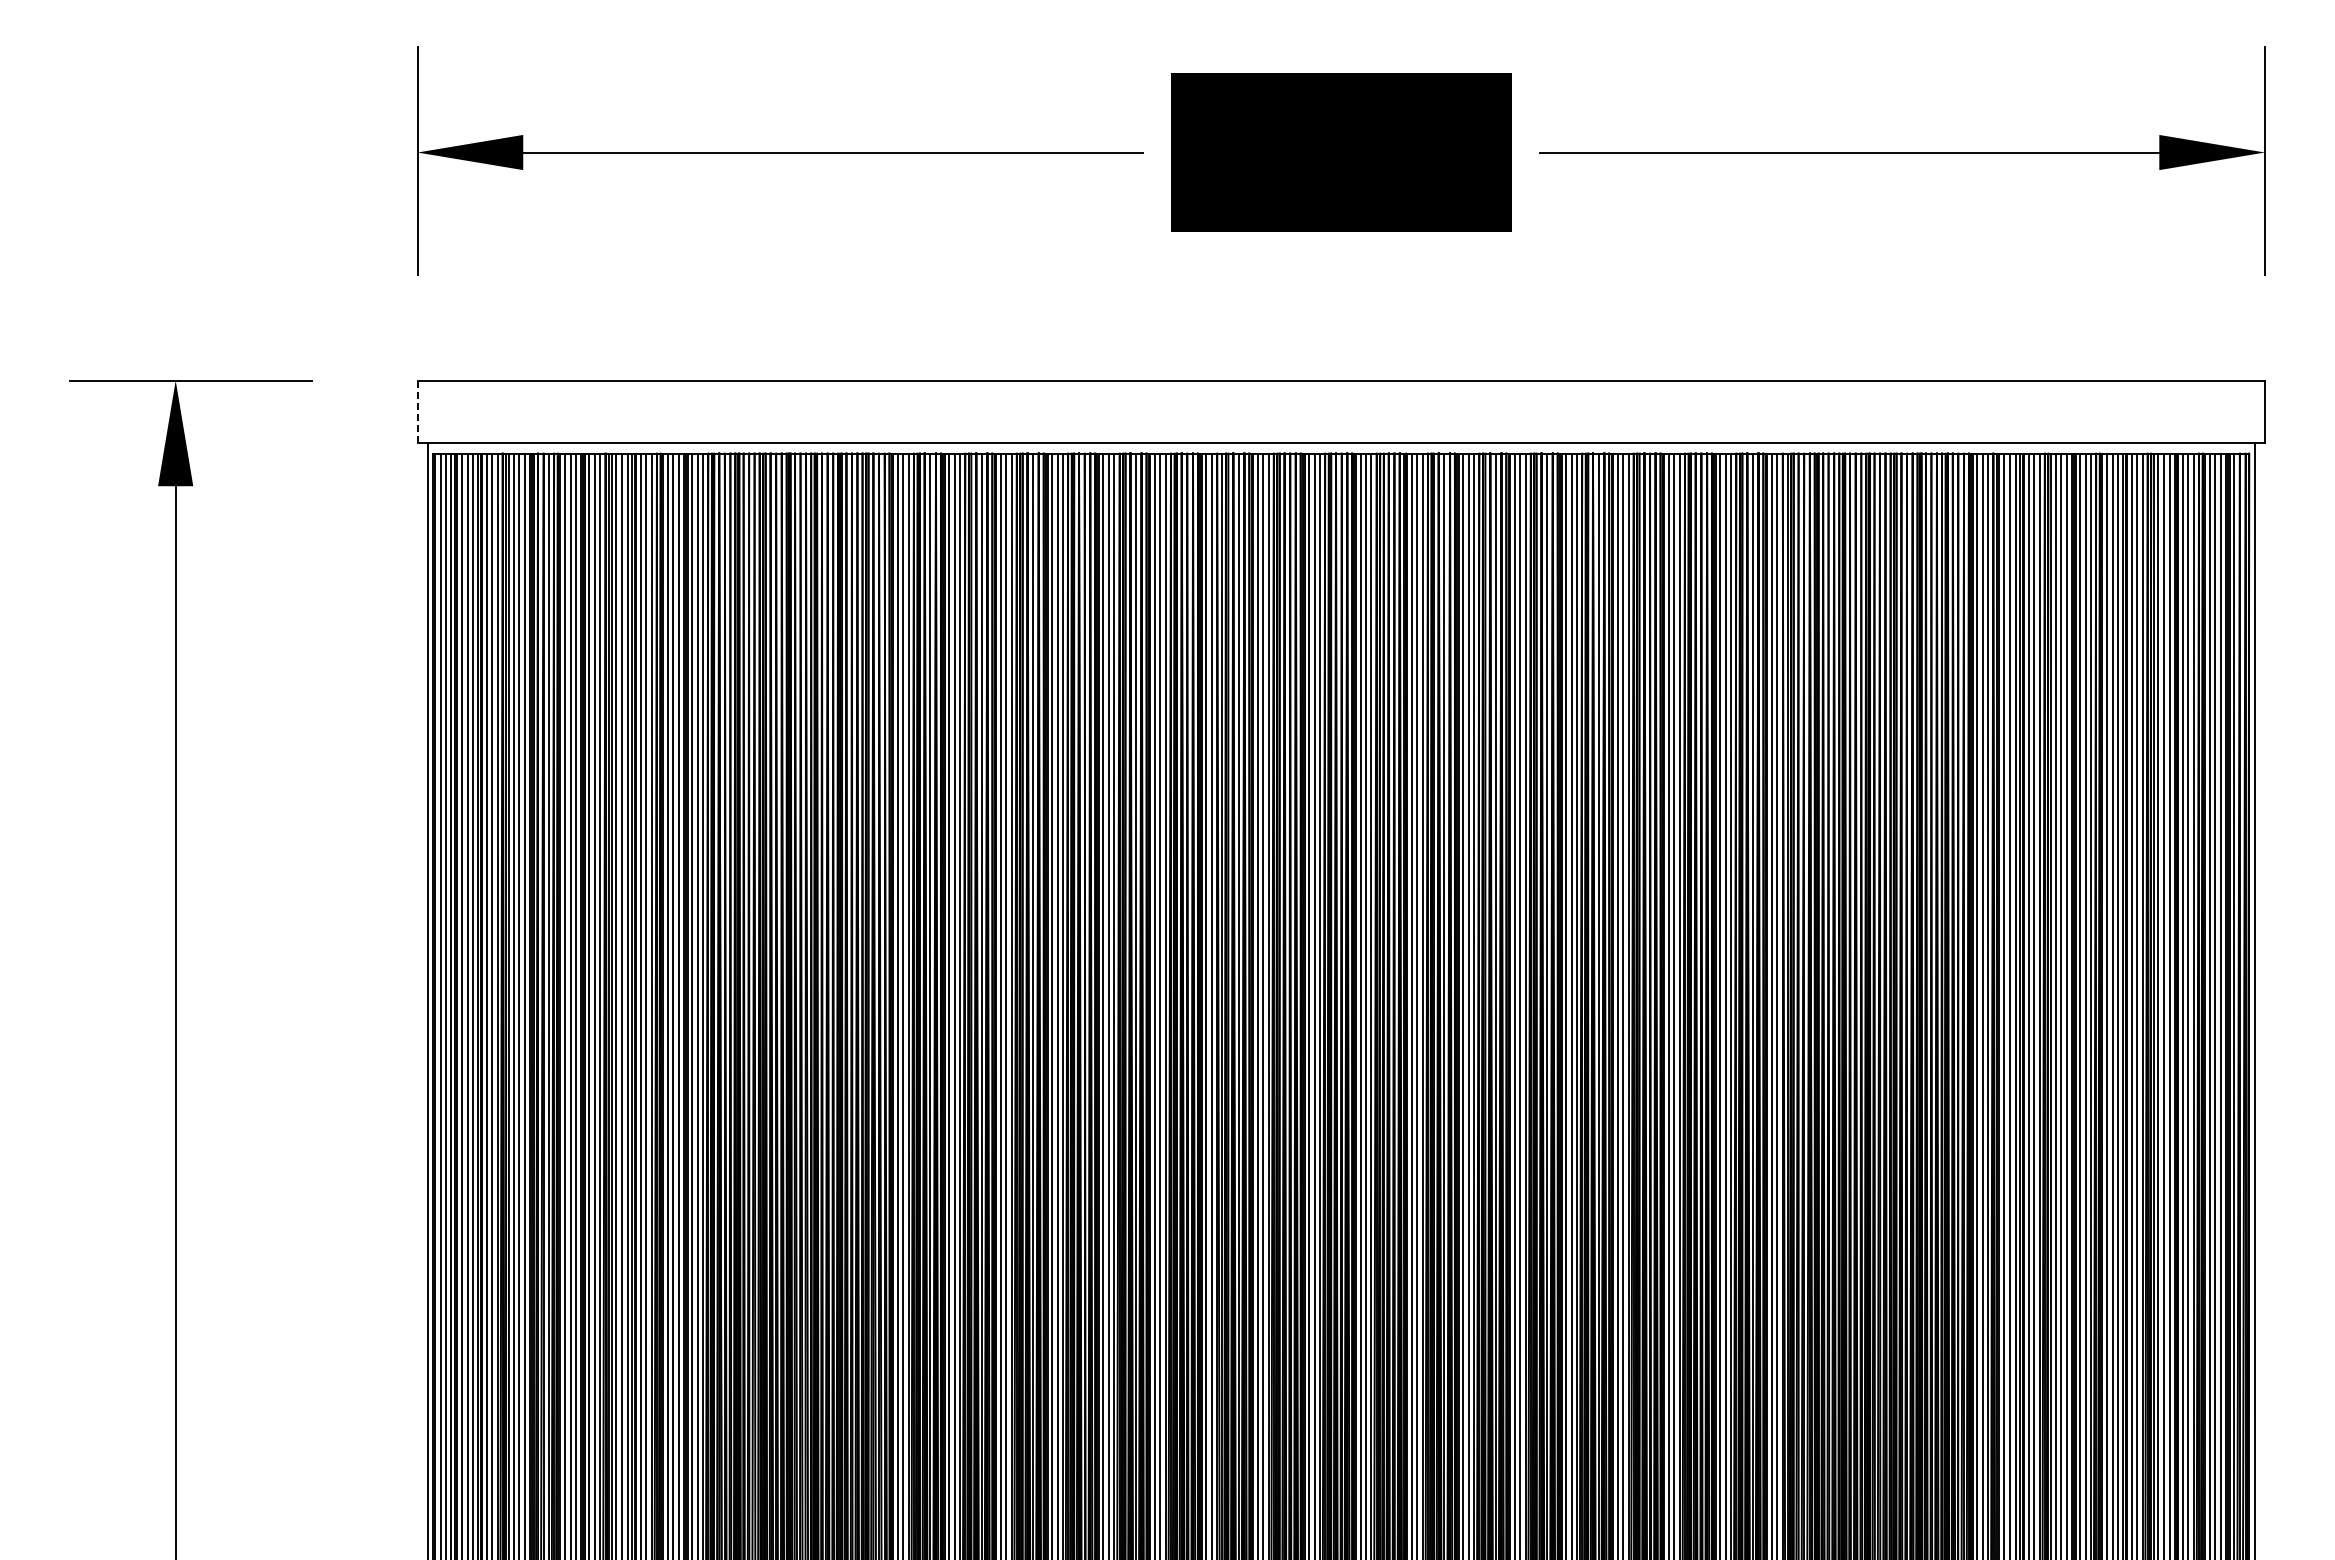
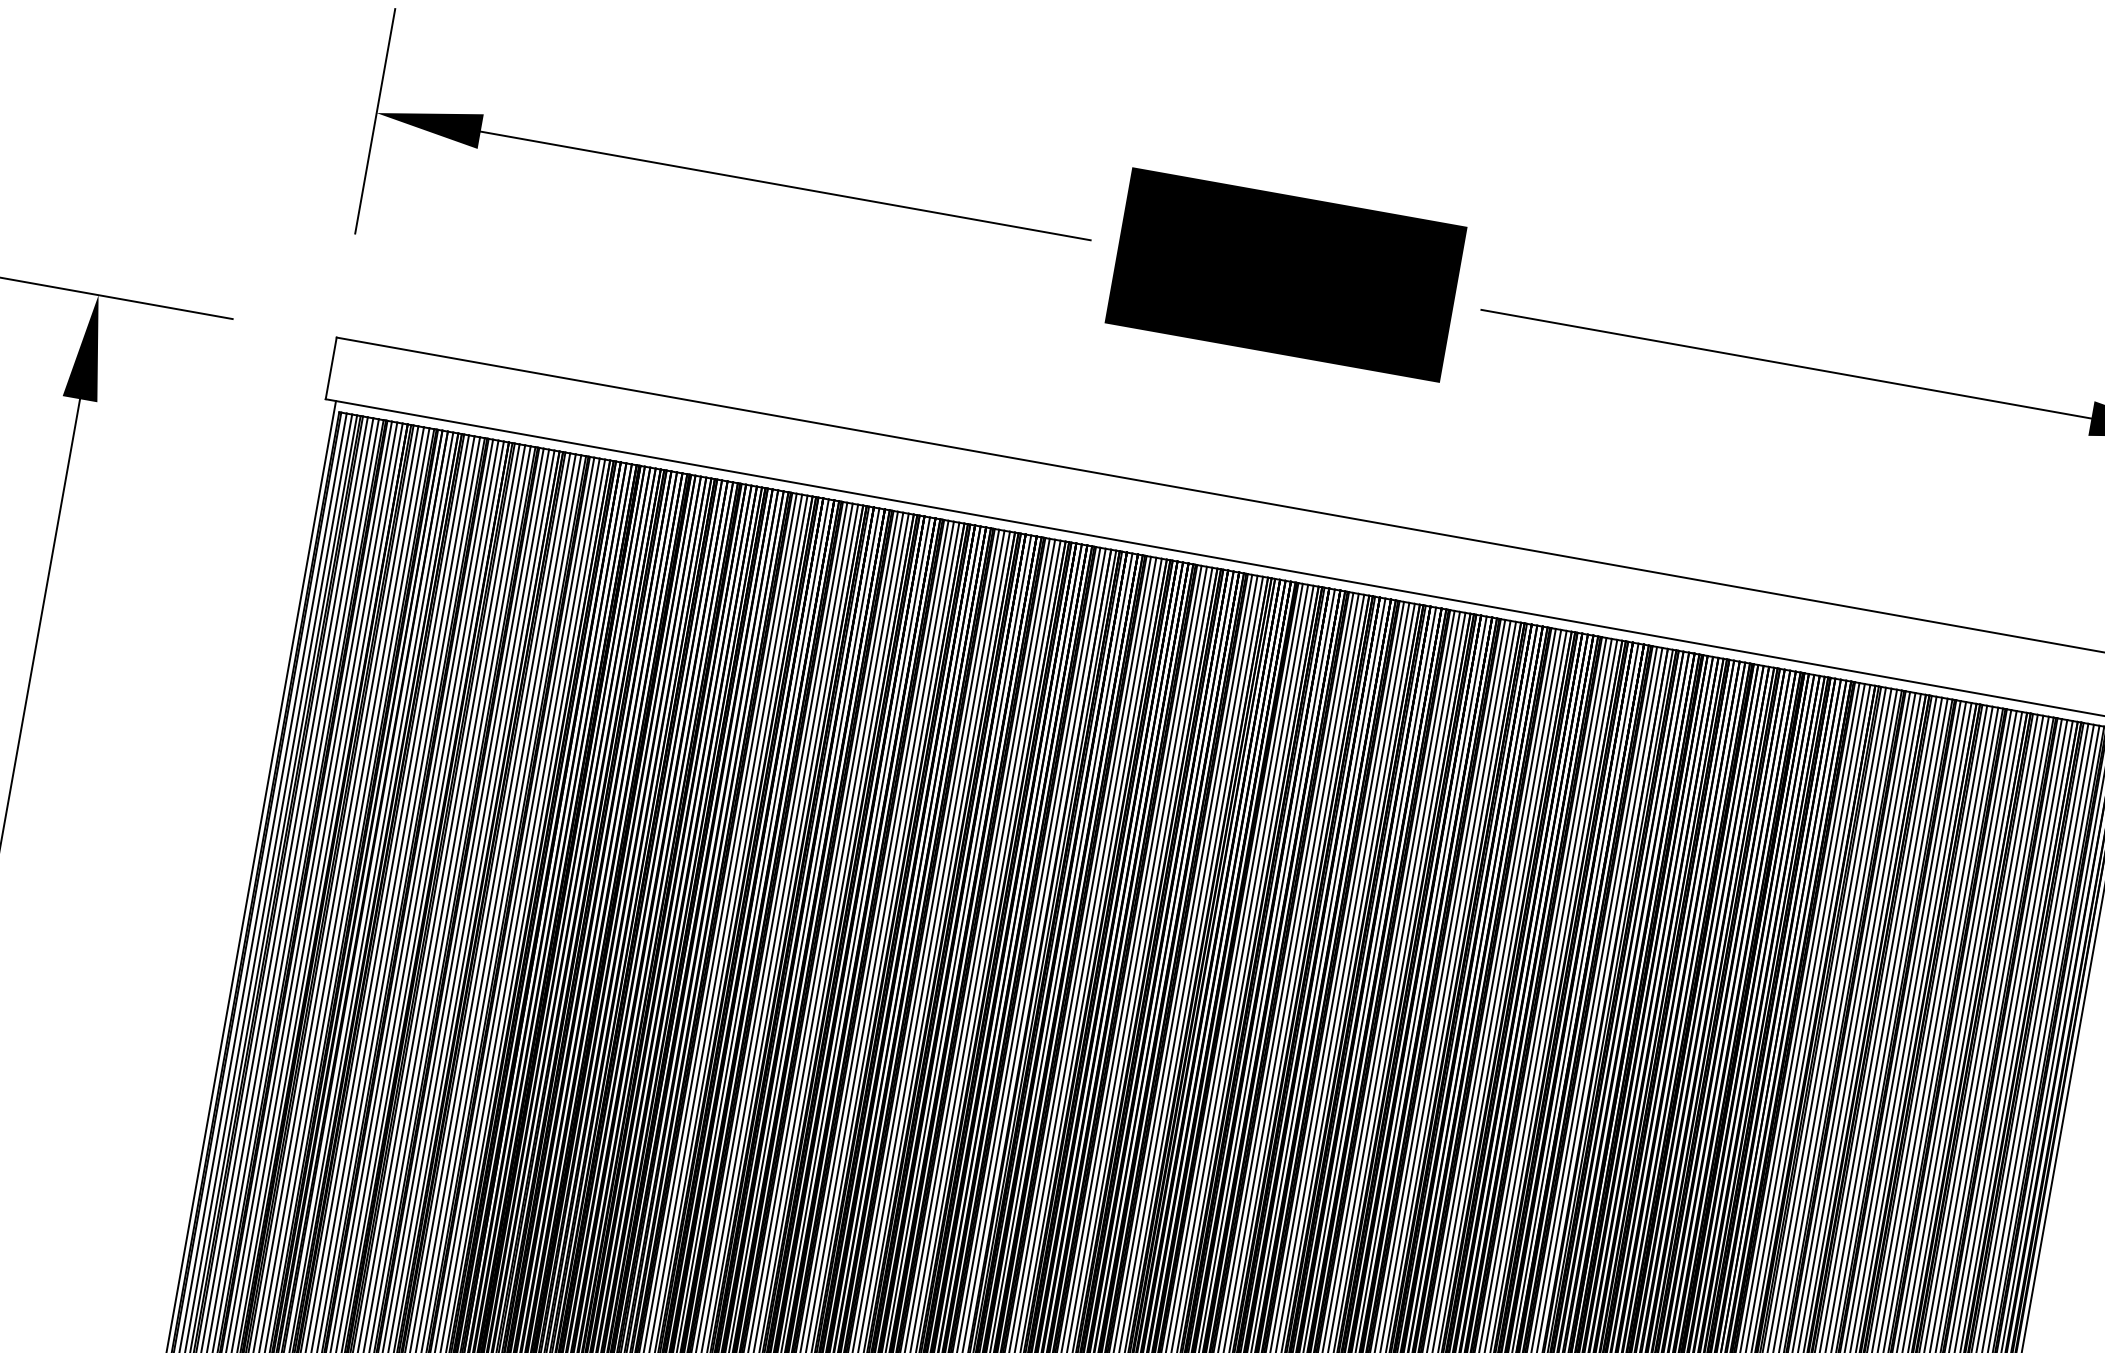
line: (417, 411) -> (331, 368), dashed -> solid

